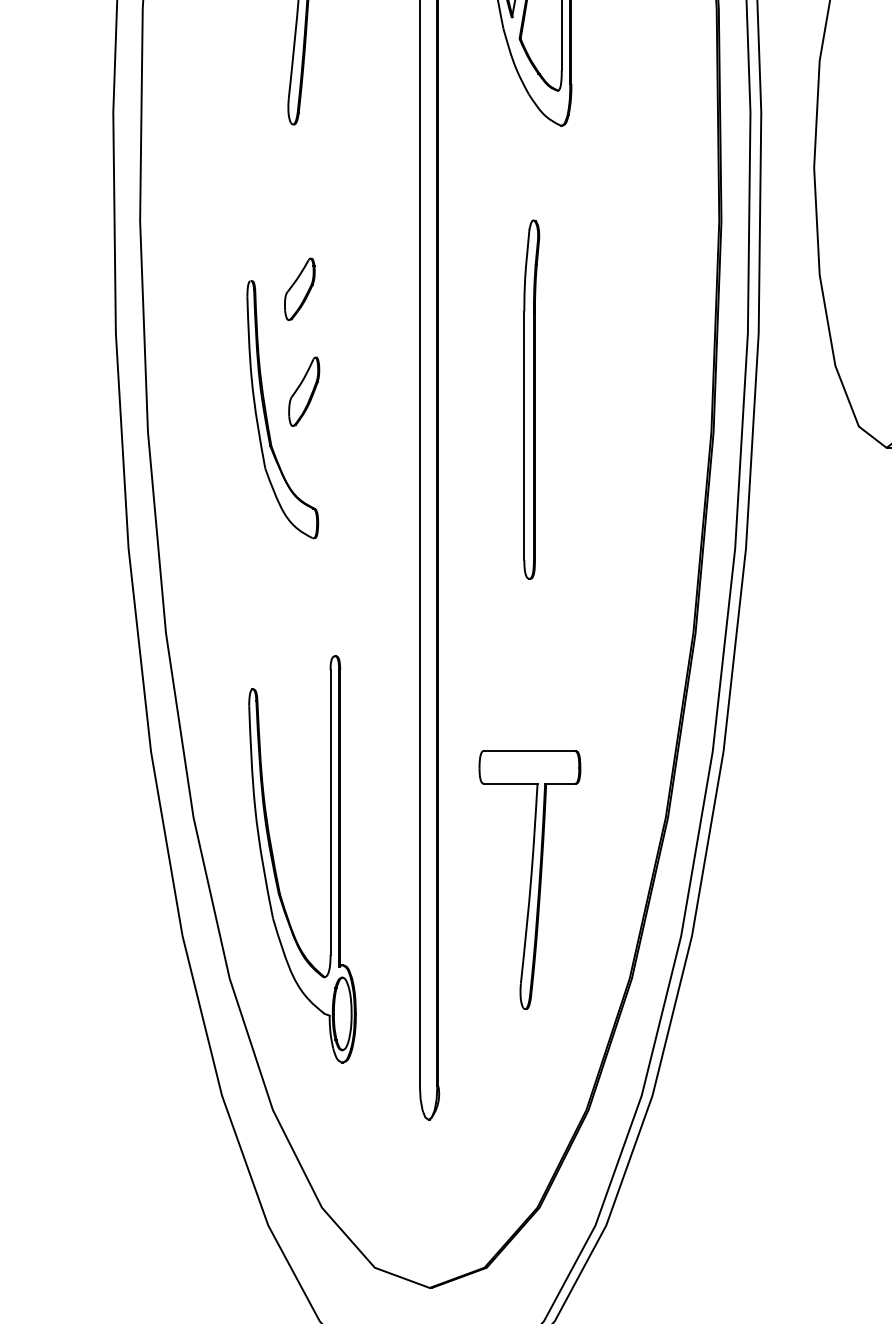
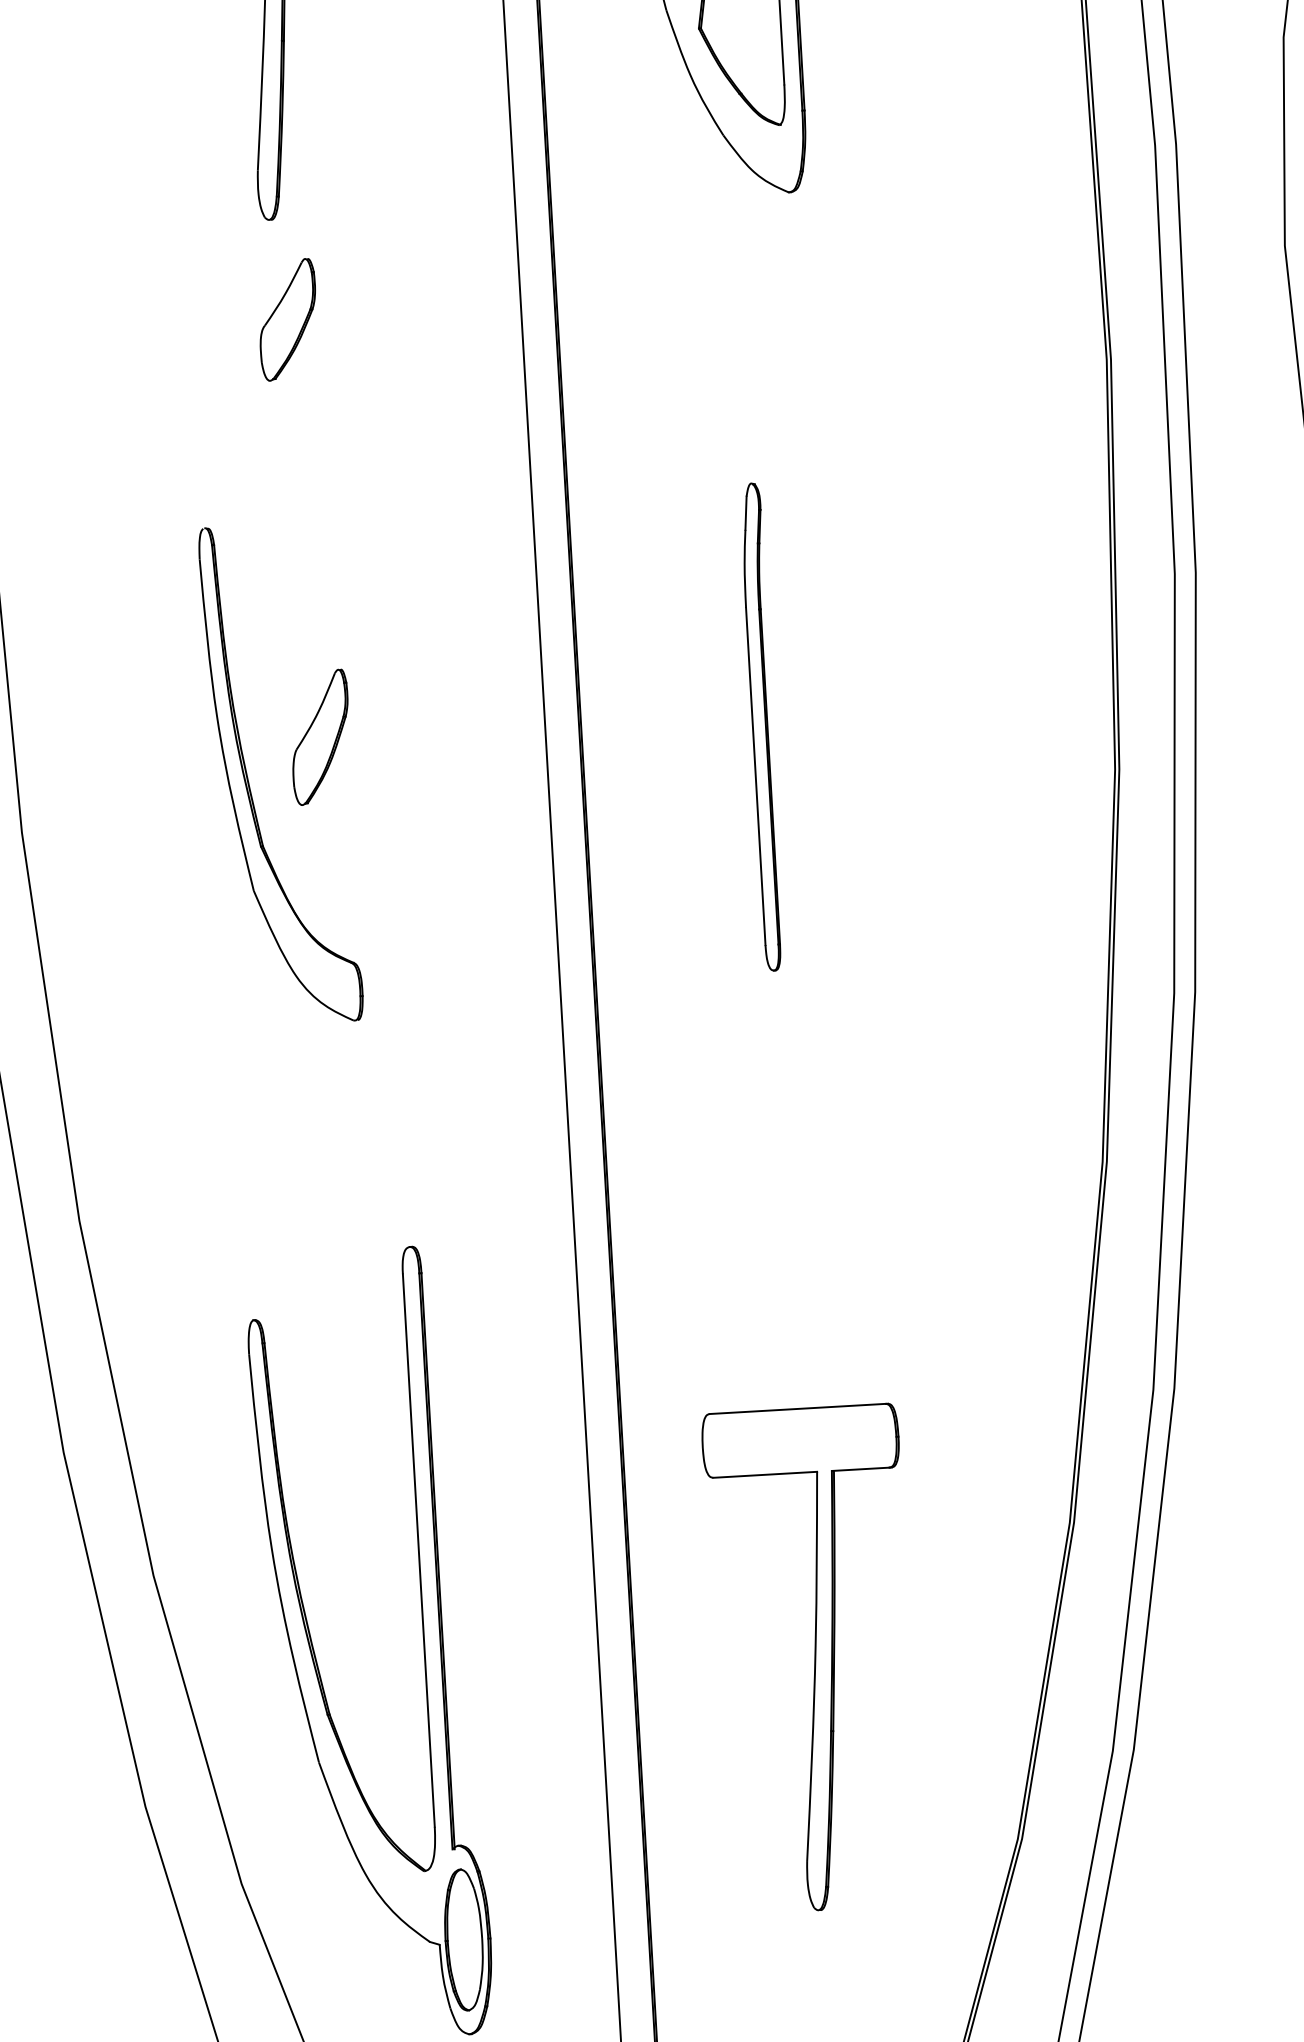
part: (299, 288) -> (287, 318), moved
part: (531, 399) -> (762, 726), size x0.7

